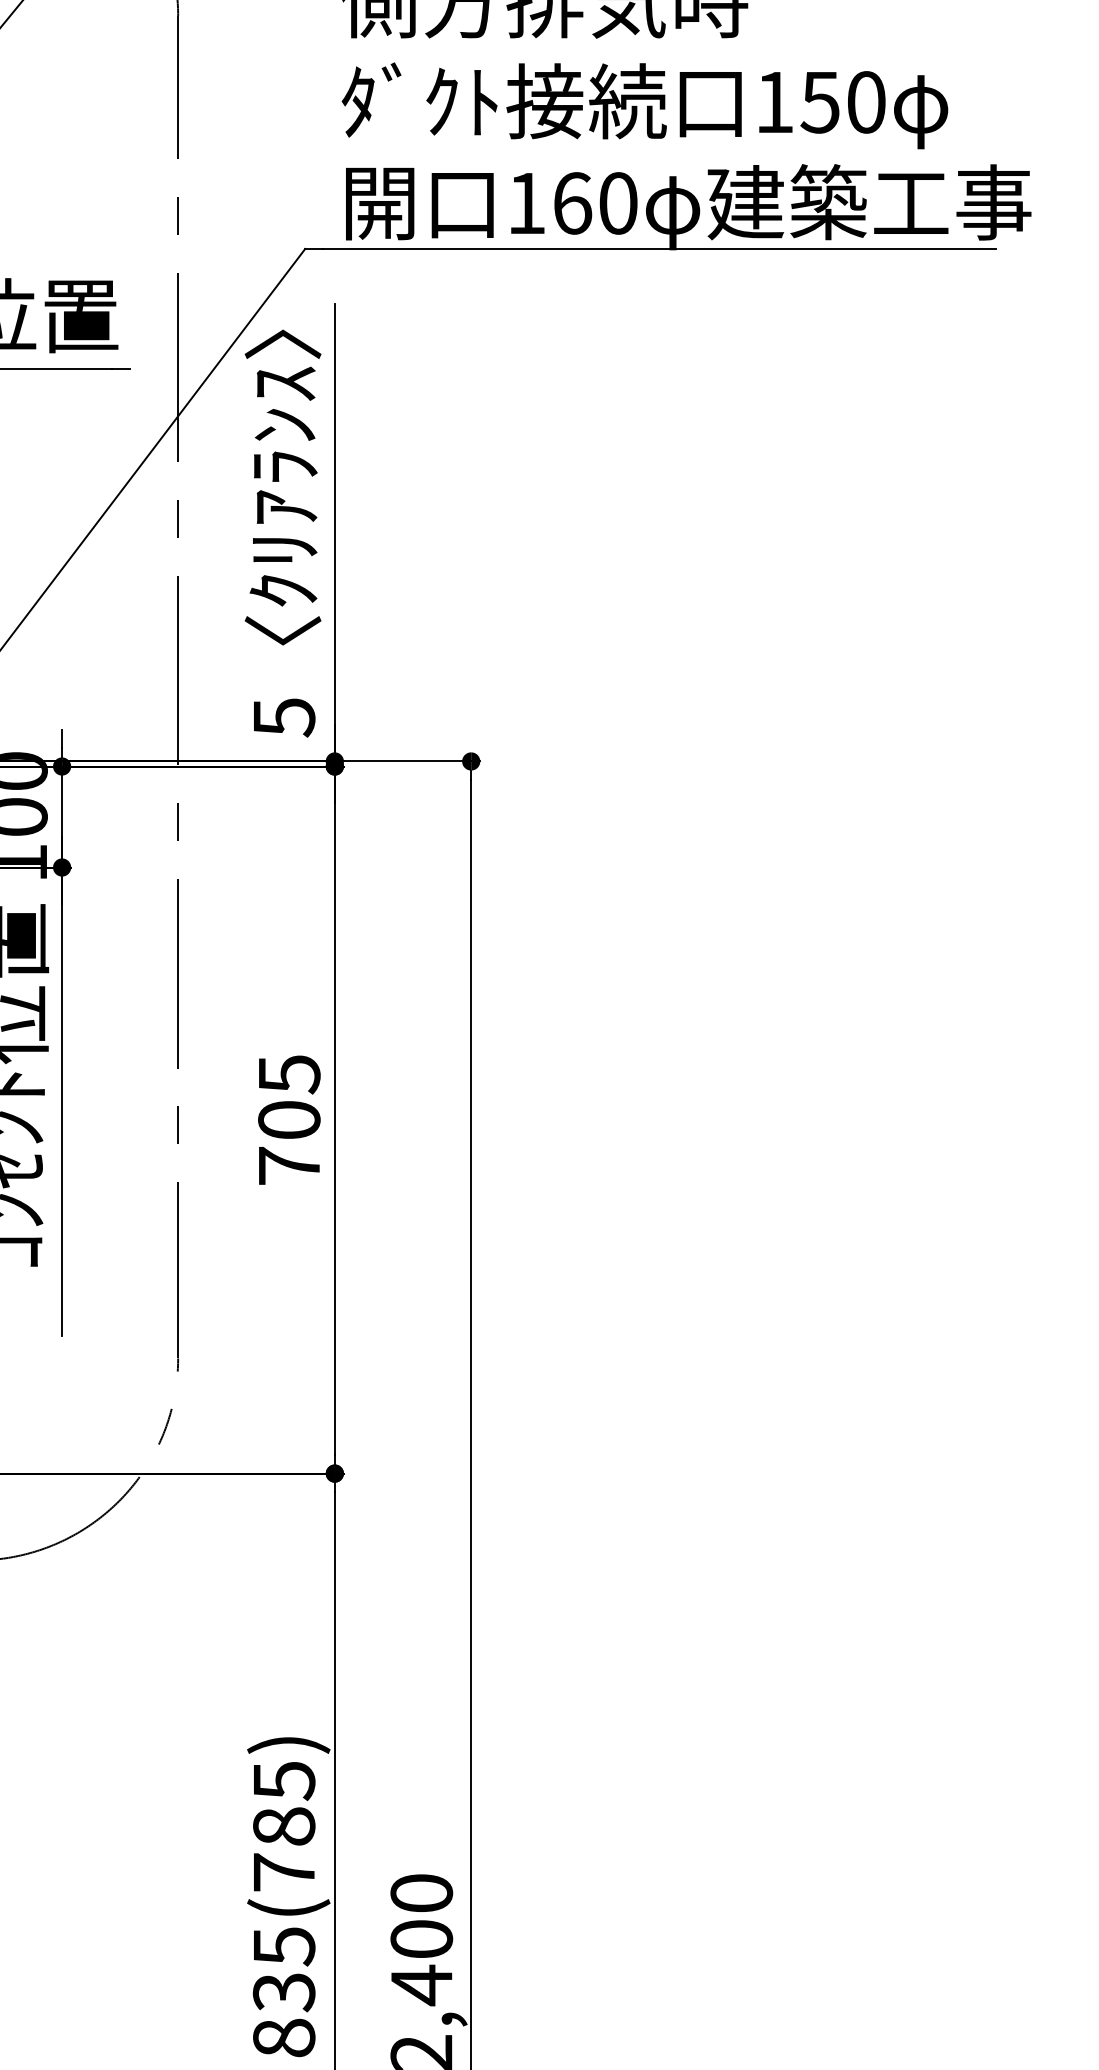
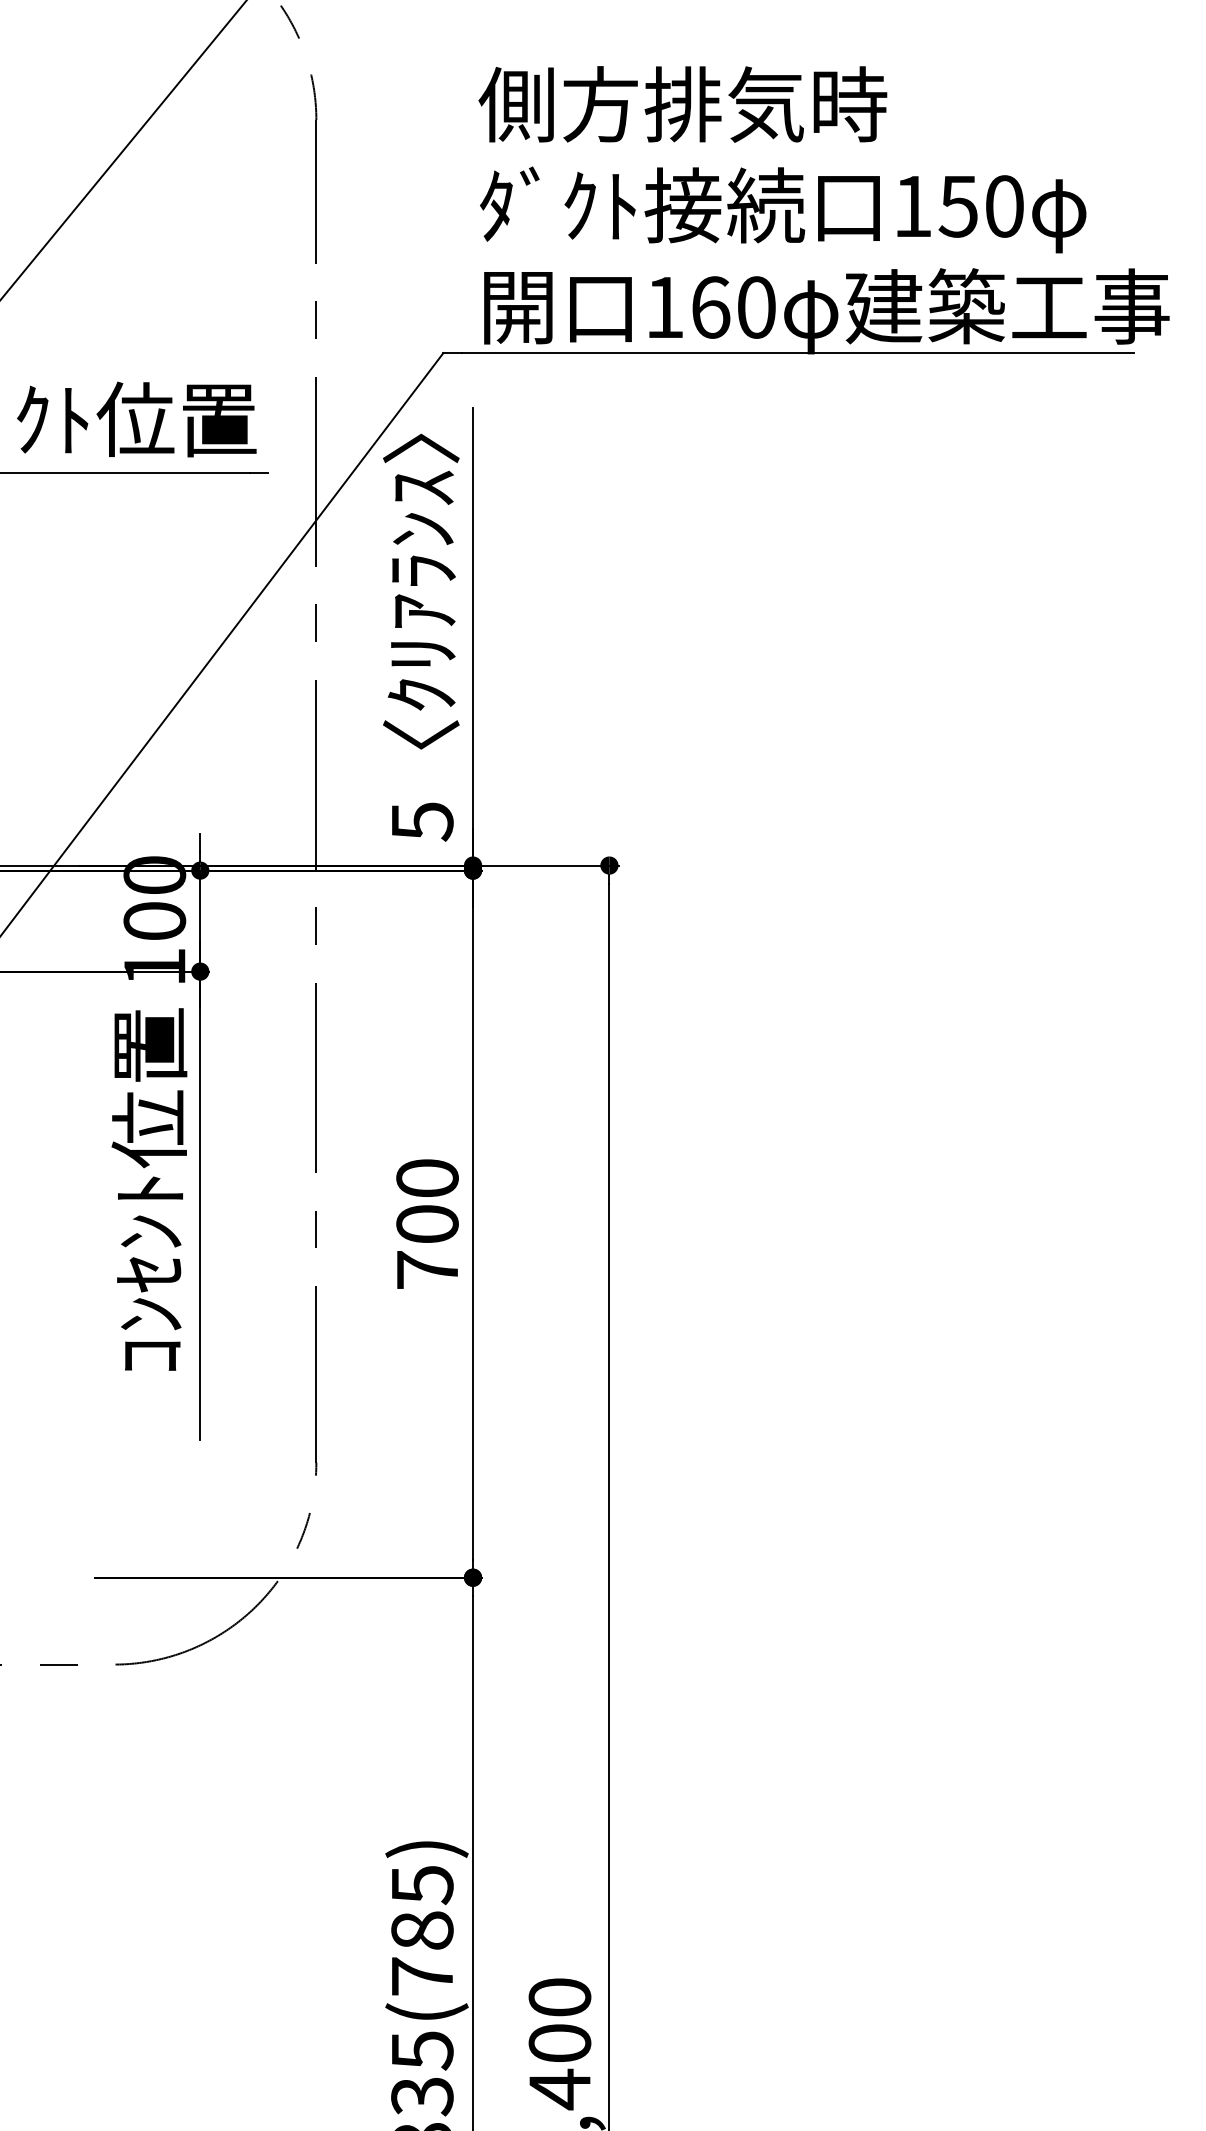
text: (289, 1074) -> (427, 1178), 705 -> 700

